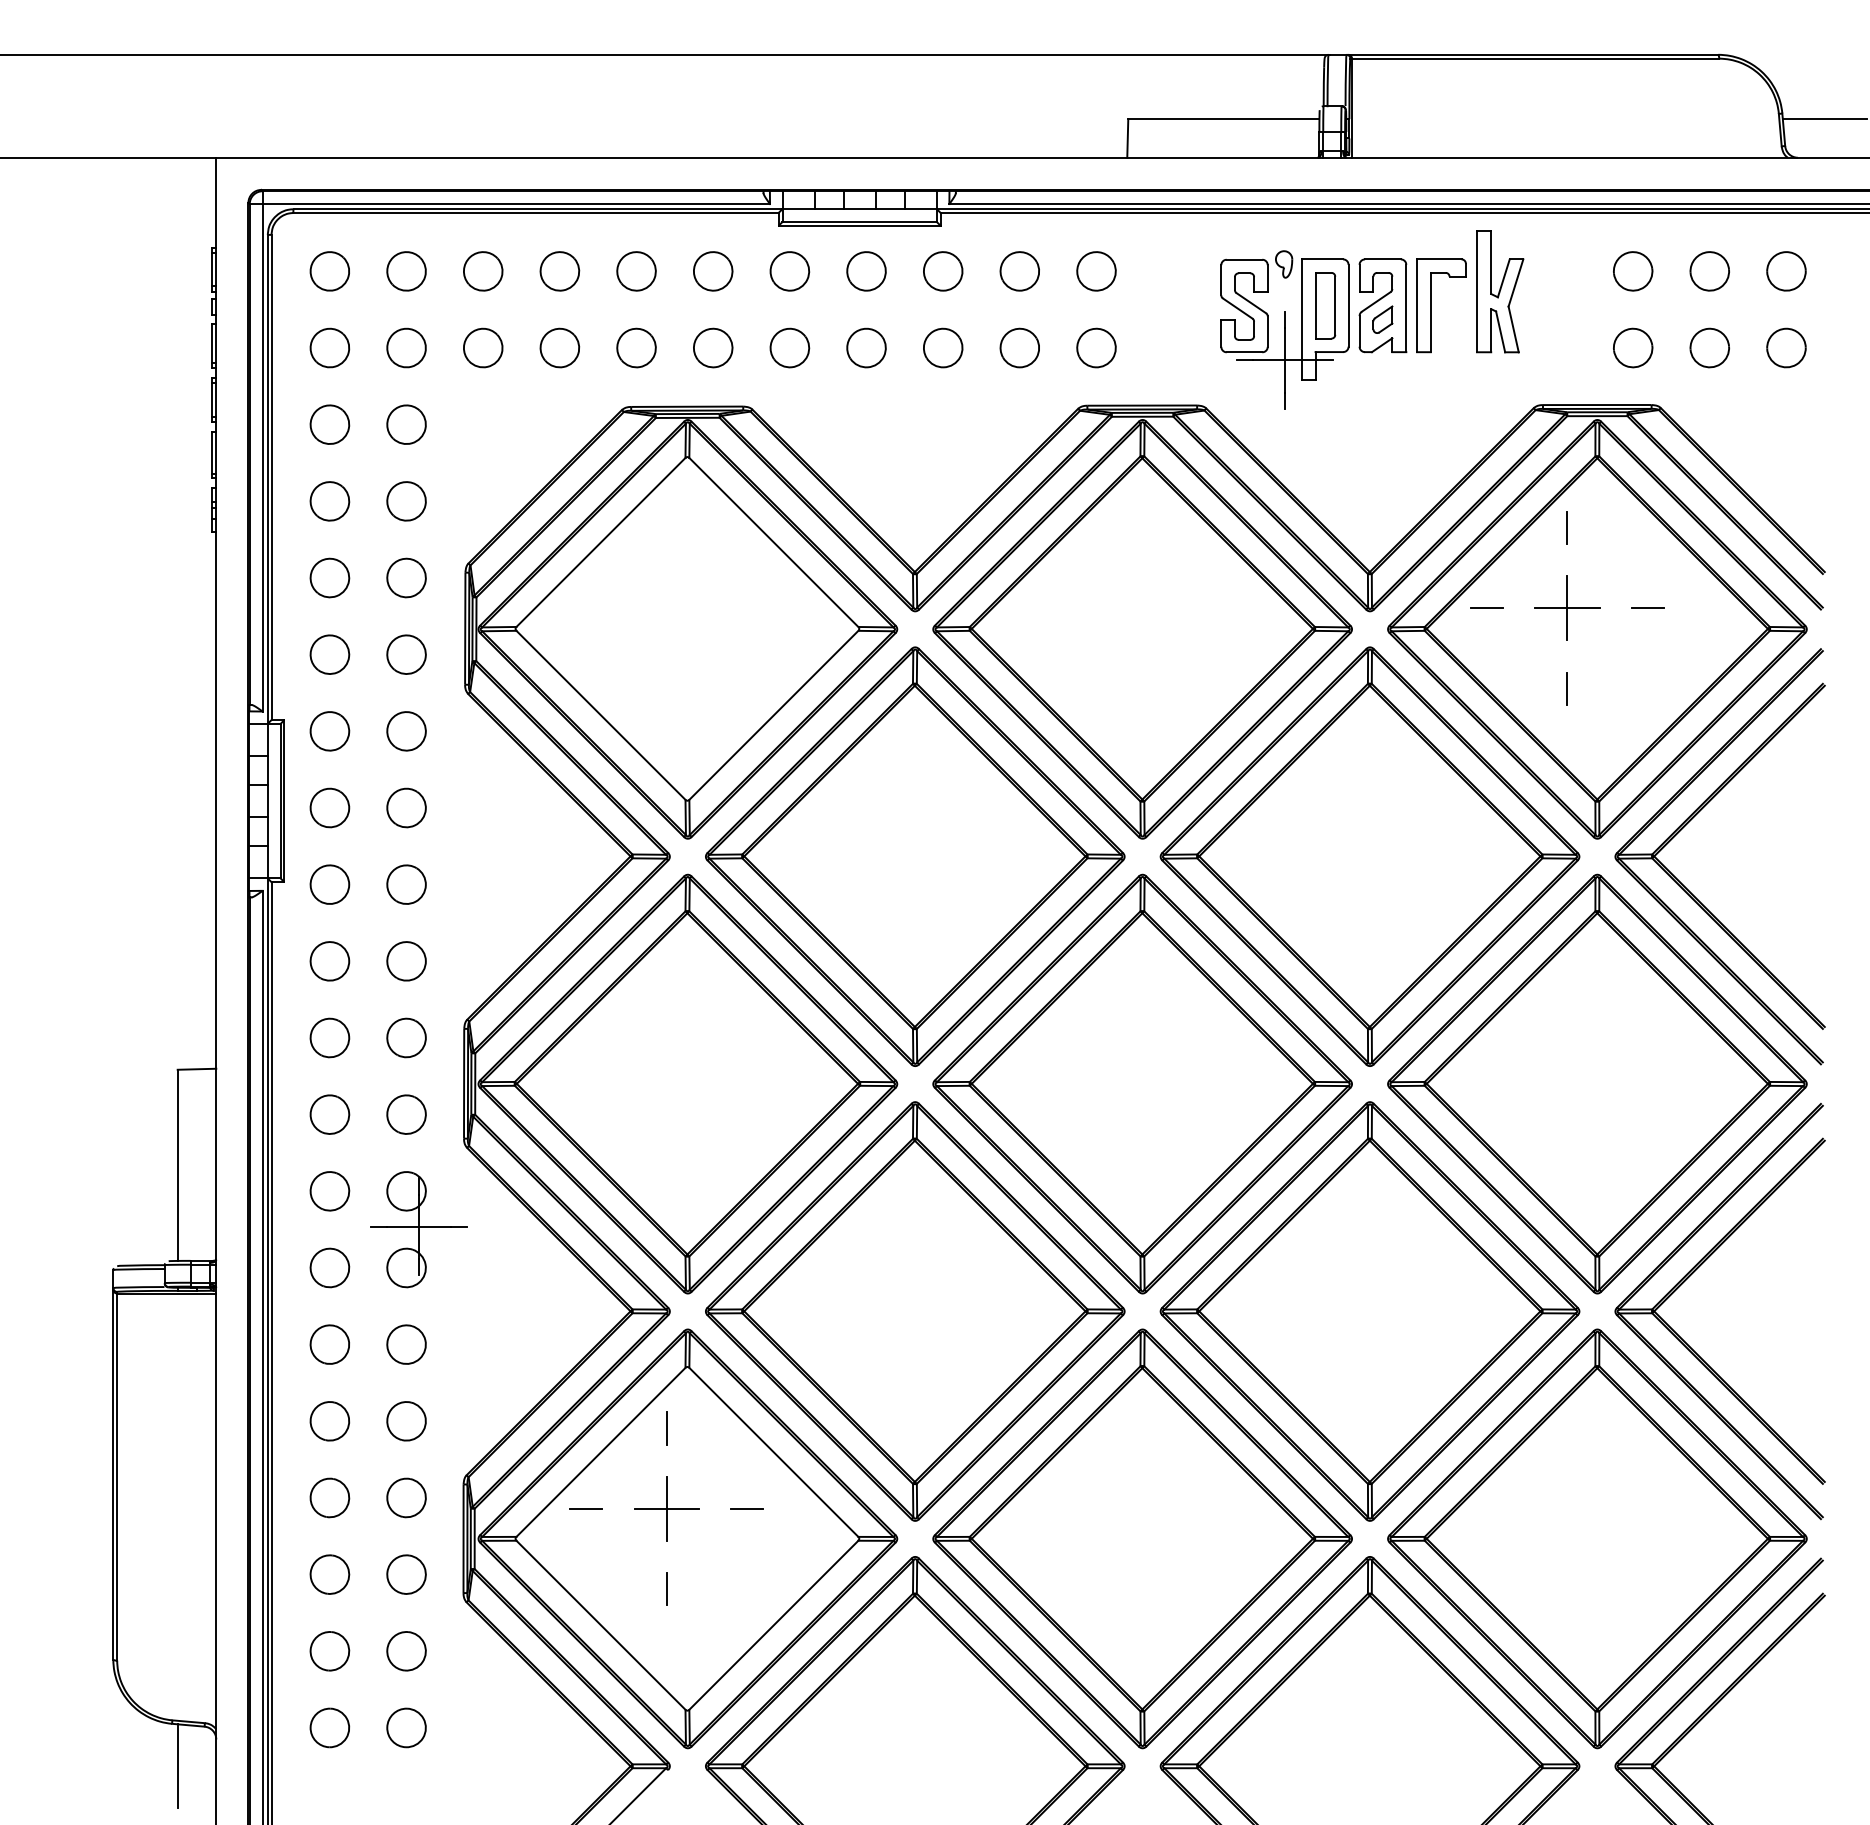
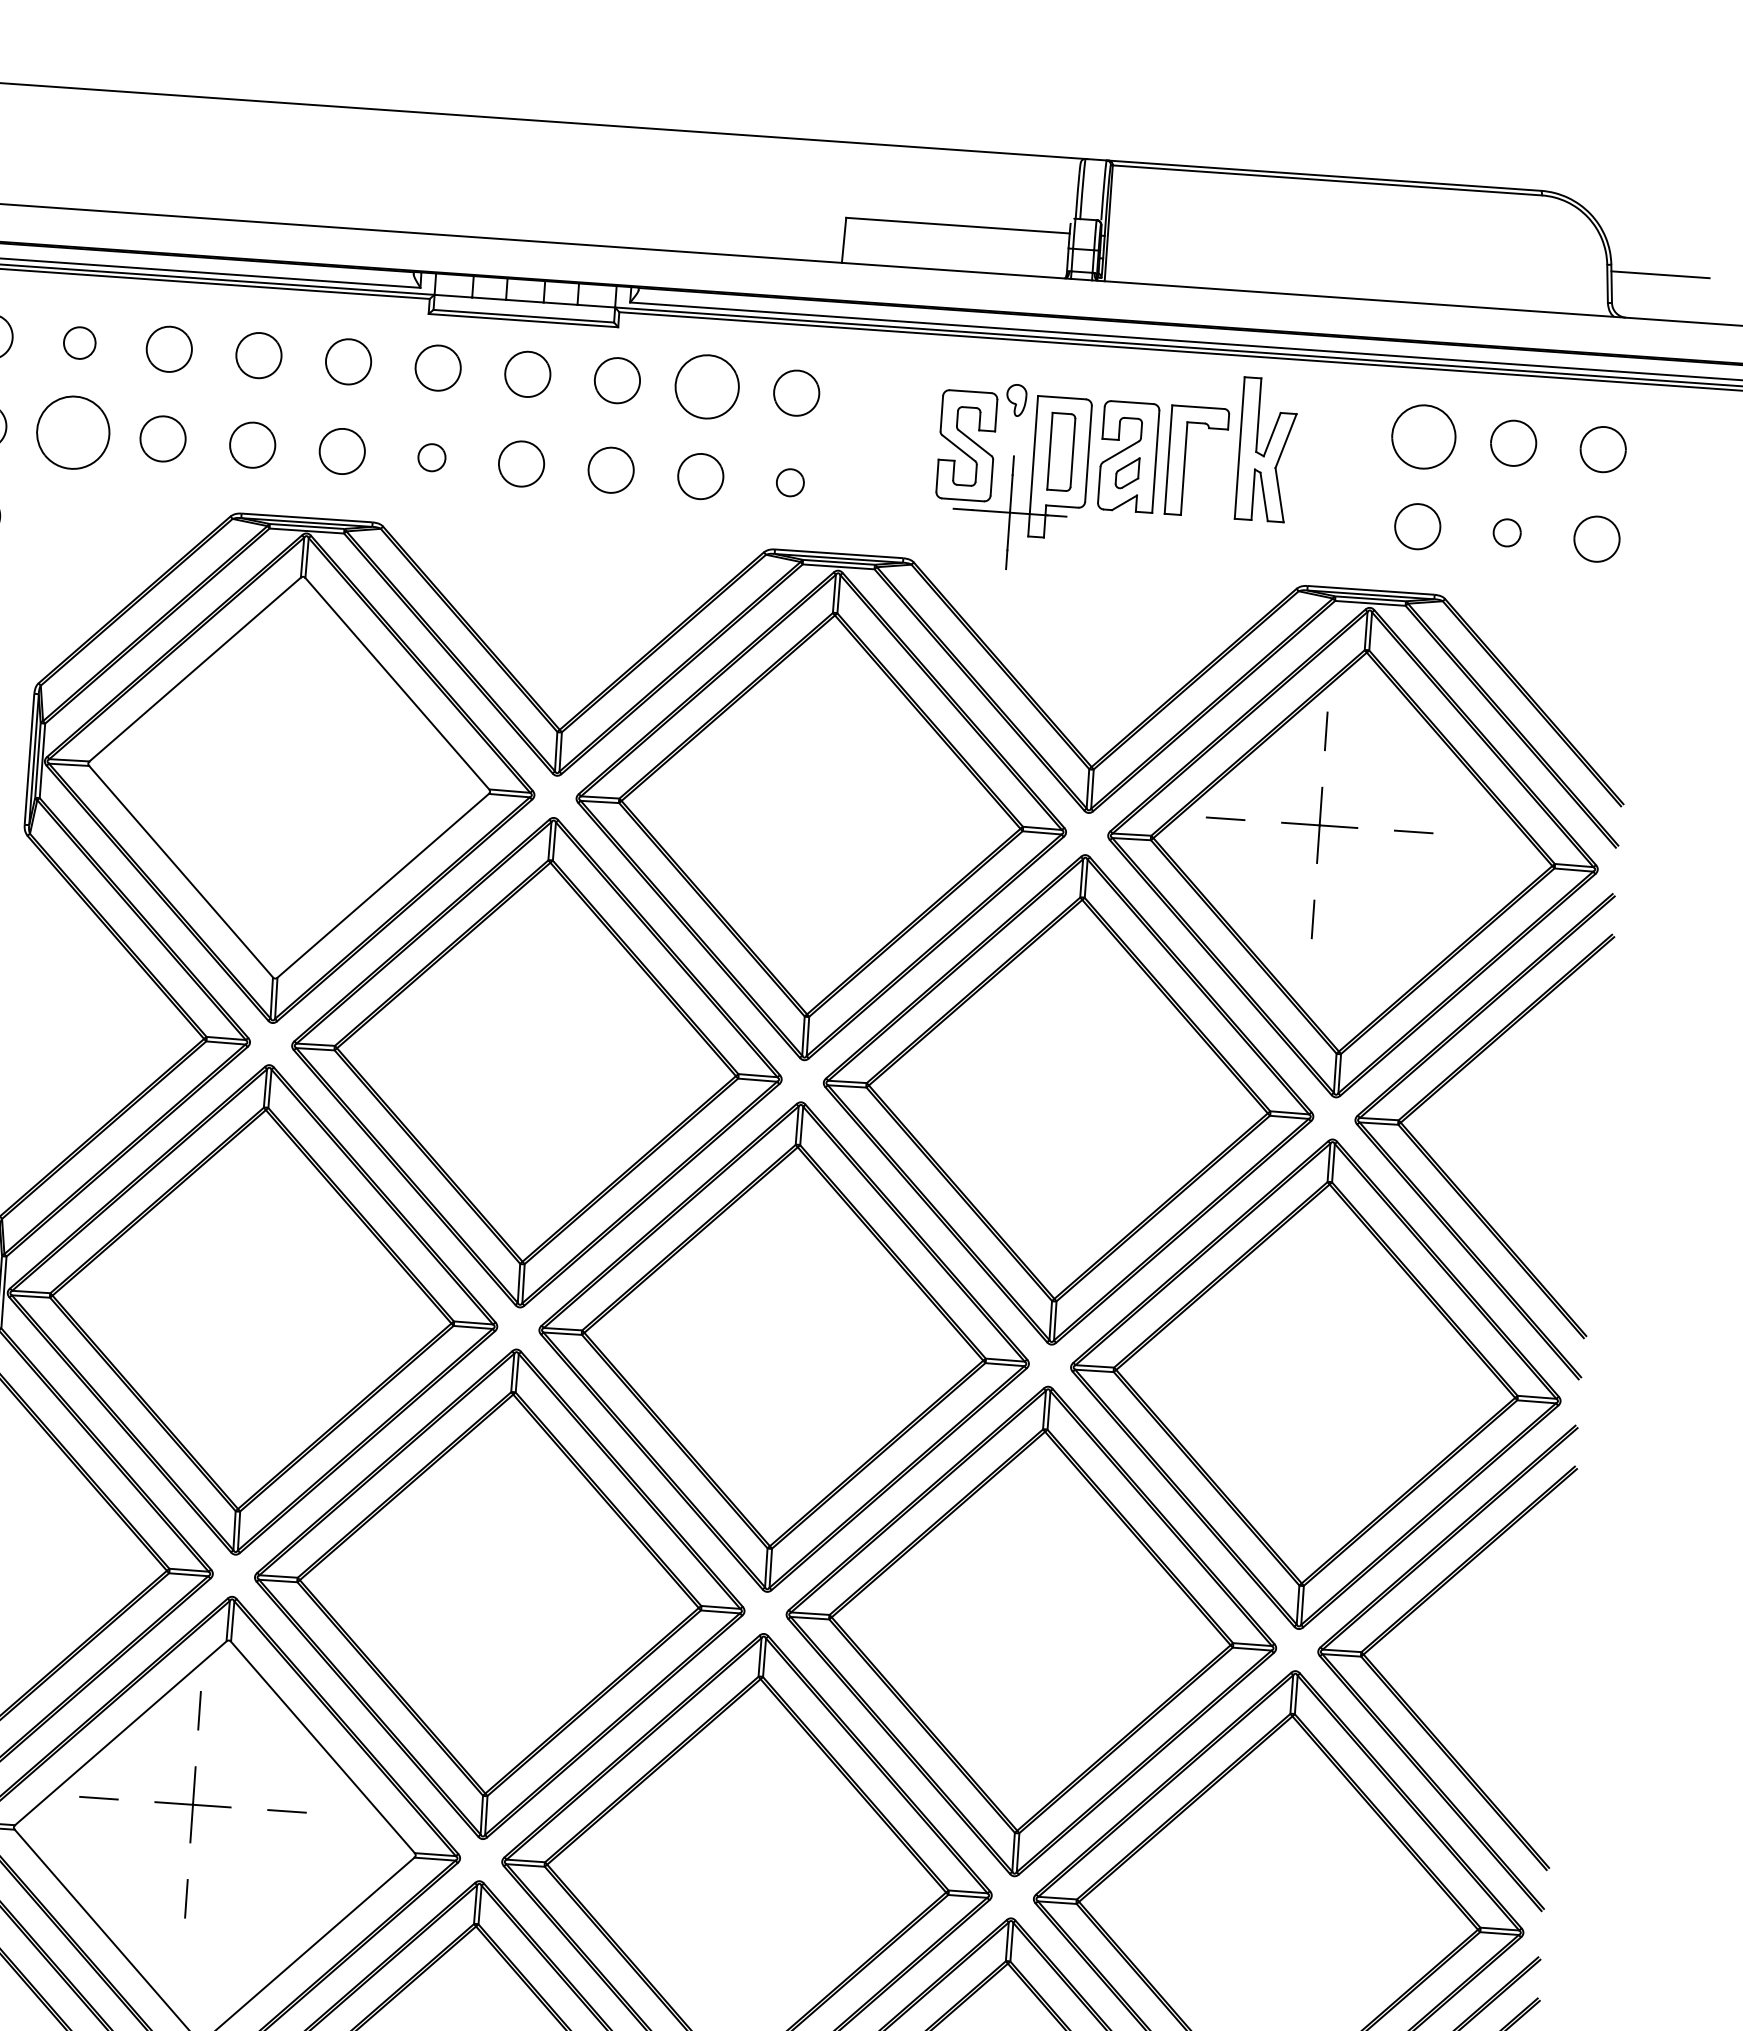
part: (483, 271) -> (80, 343), size x0.7
part: (1019, 271) -> (706, 387), size x1.4
part: (1633, 271) -> (1424, 437), size x1.4
part: (483, 347) -> (73, 432), size x1.6
part: (789, 347) -> (431, 457), size x0.6
part: (1096, 347) -> (790, 482), size x0.6
part: (1709, 347) -> (1507, 532), size x0.6

